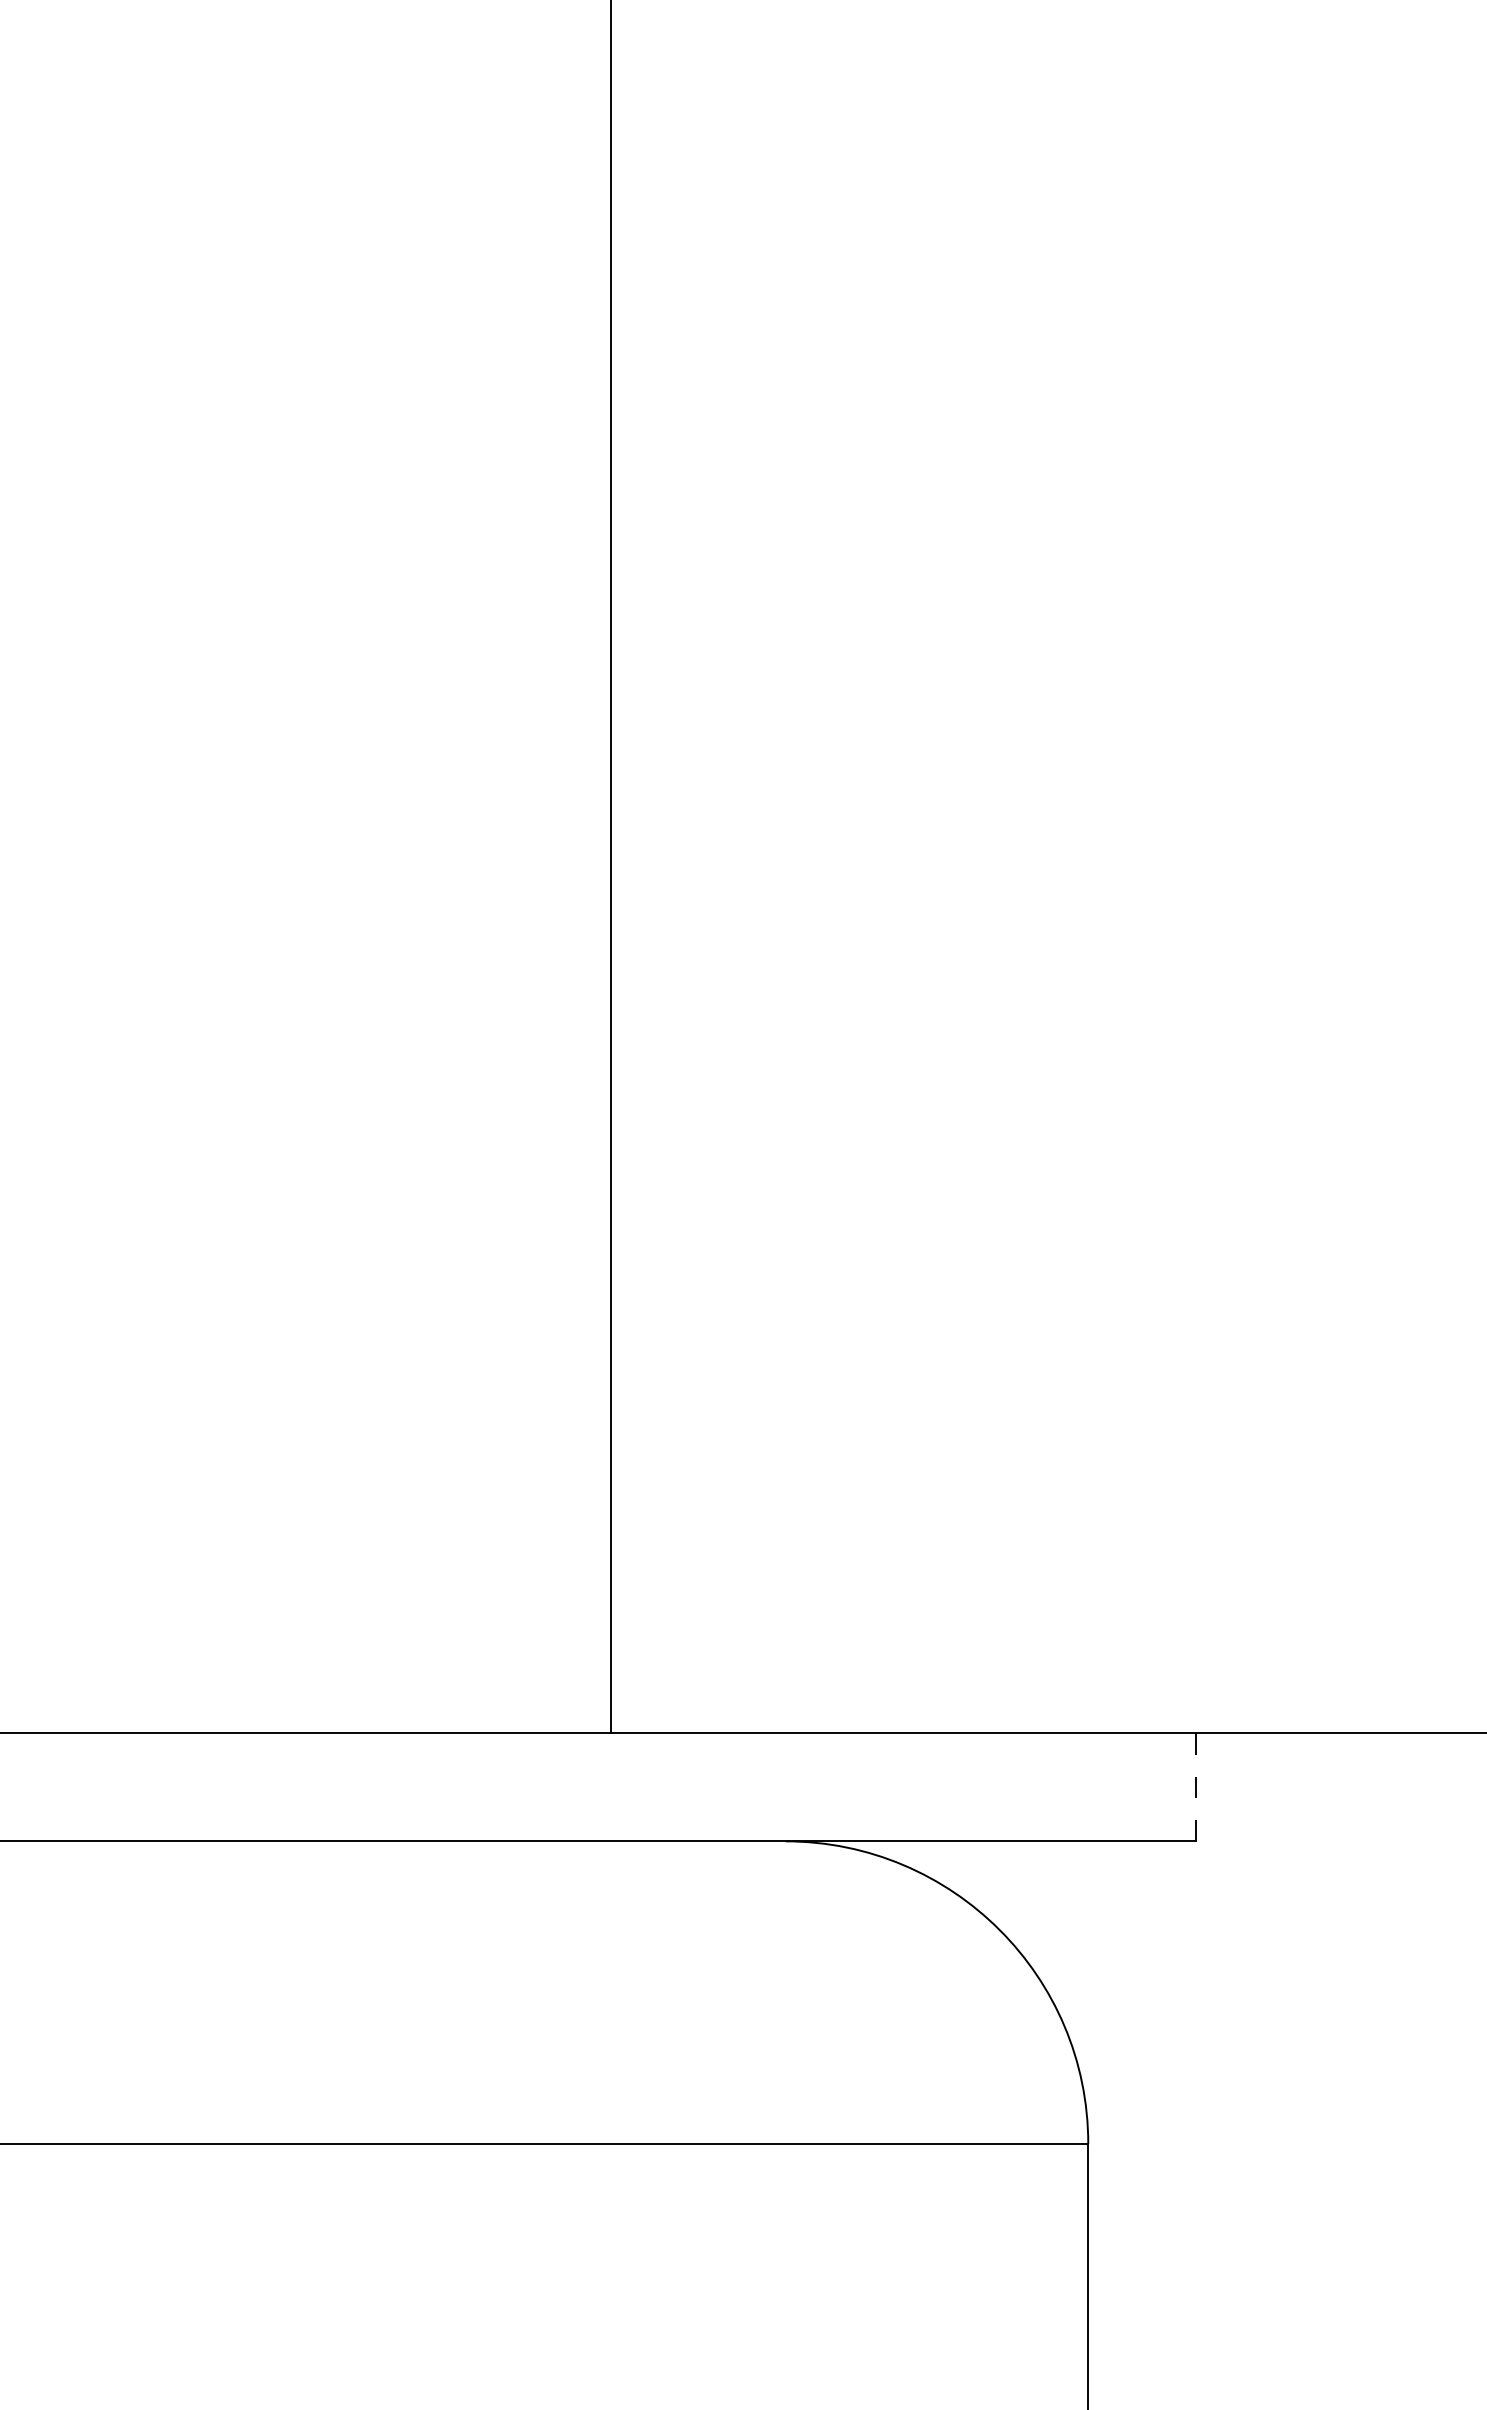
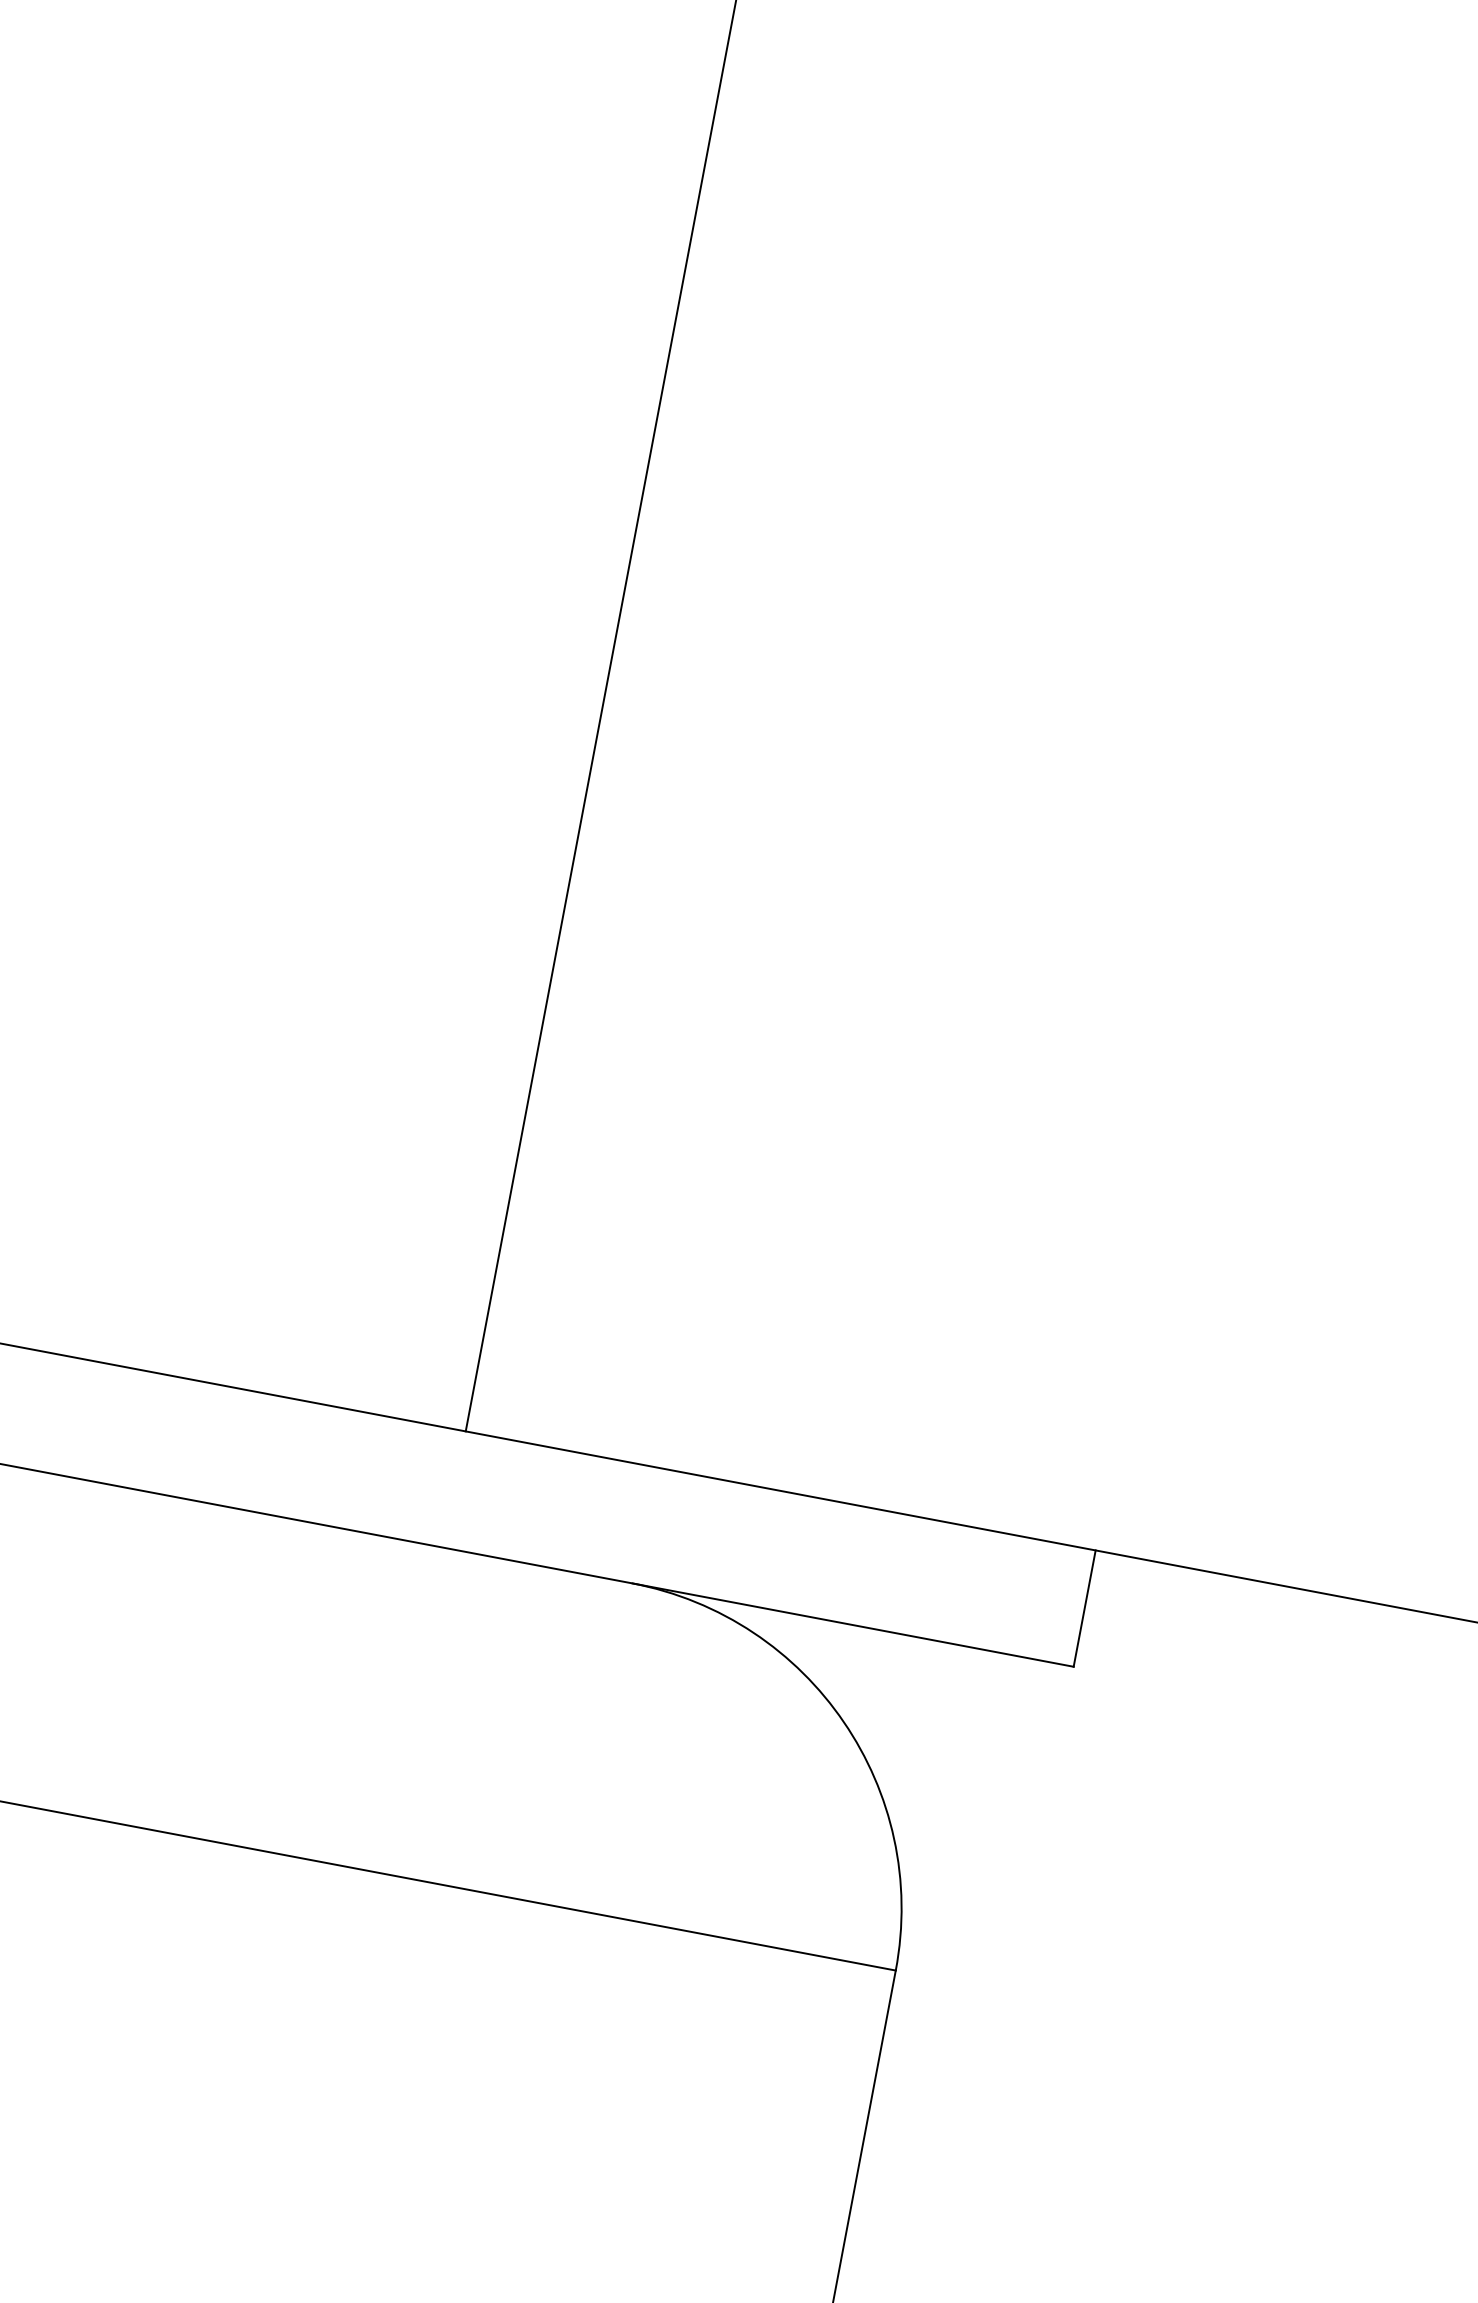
line: (1196, 1786) -> (1085, 1607), dashed -> solid

